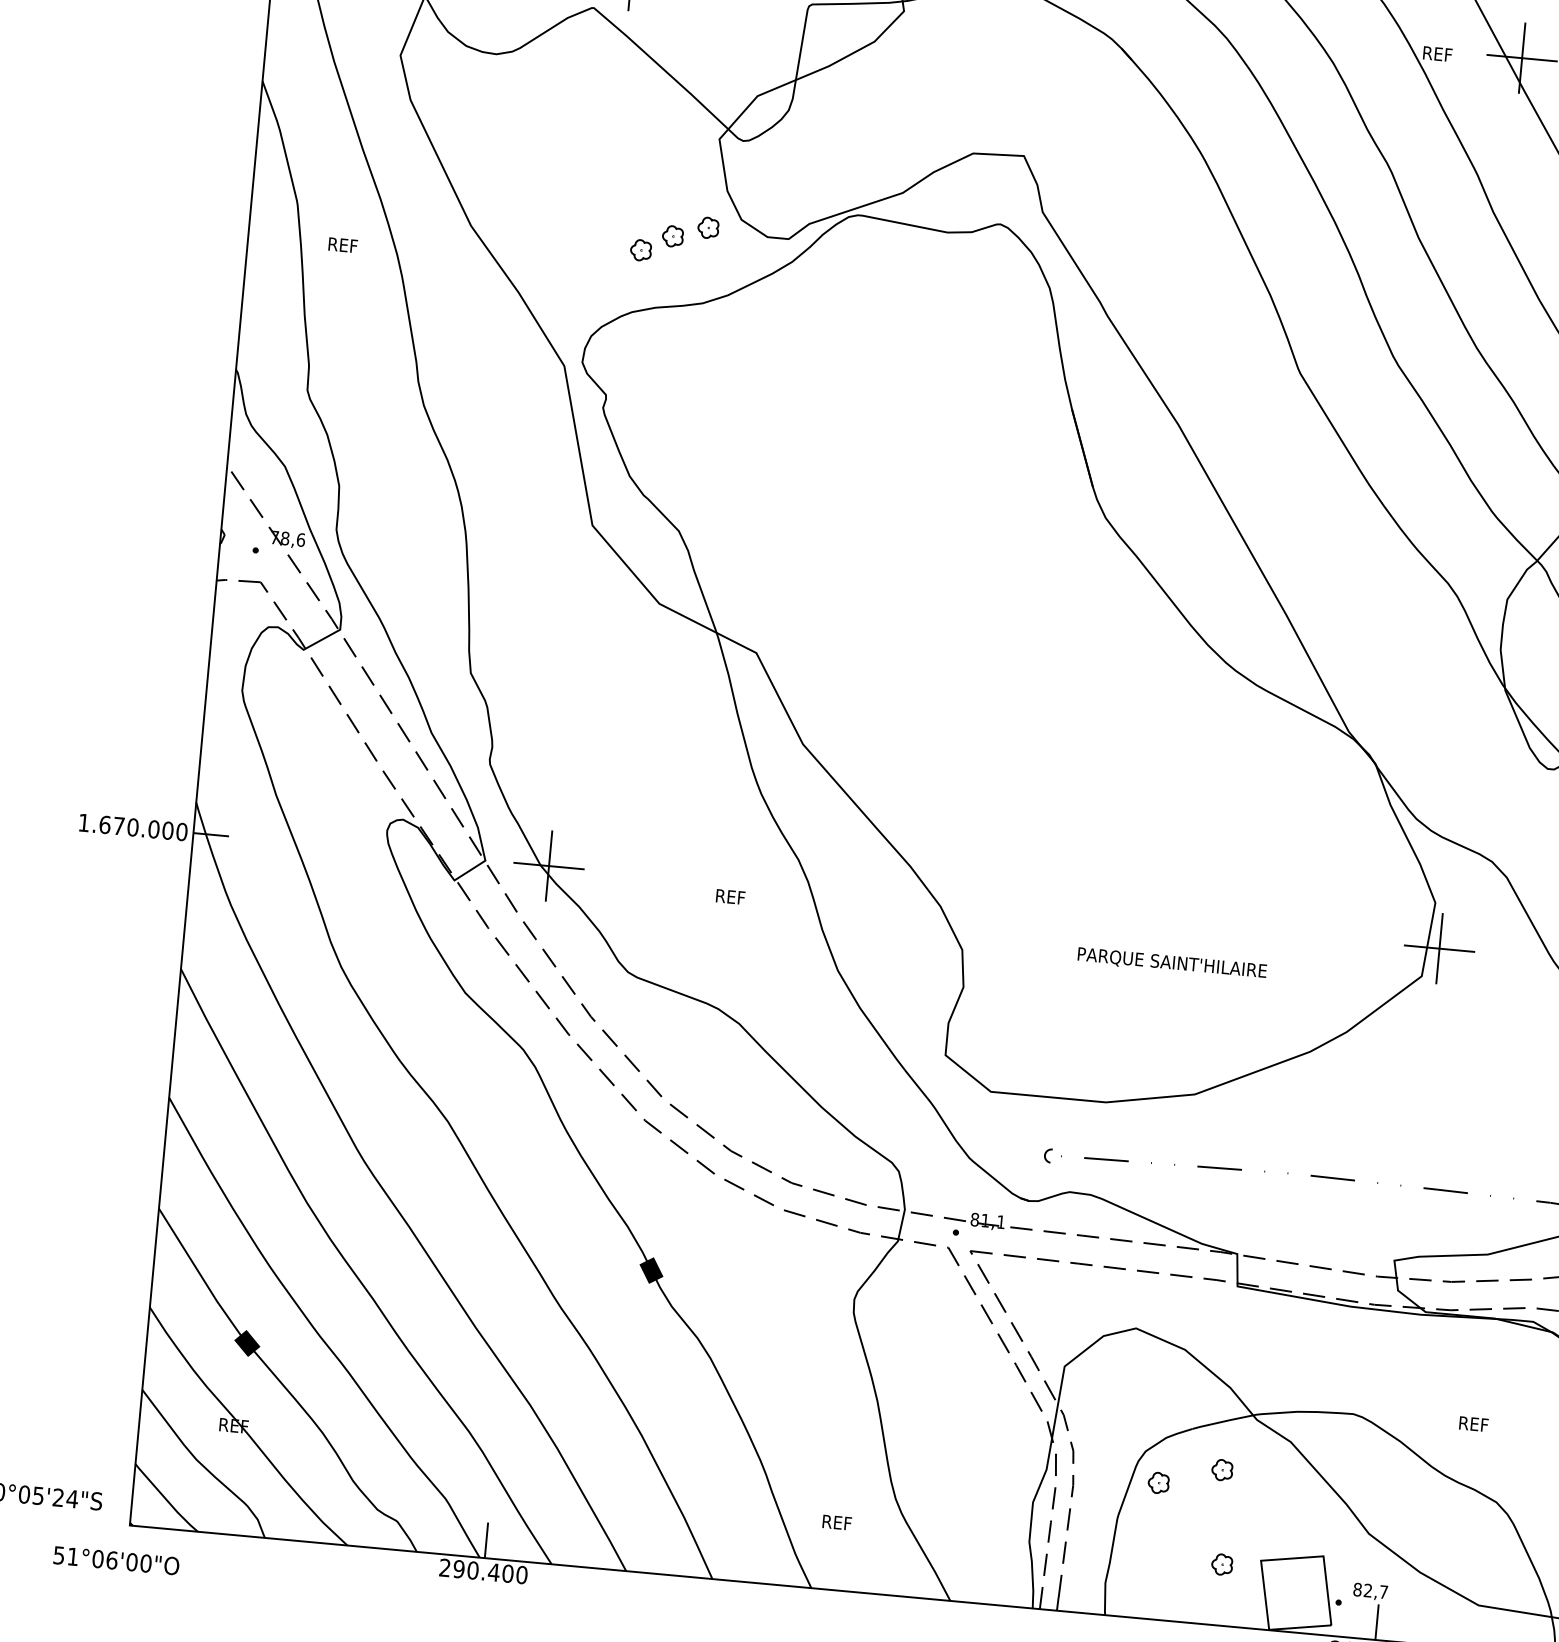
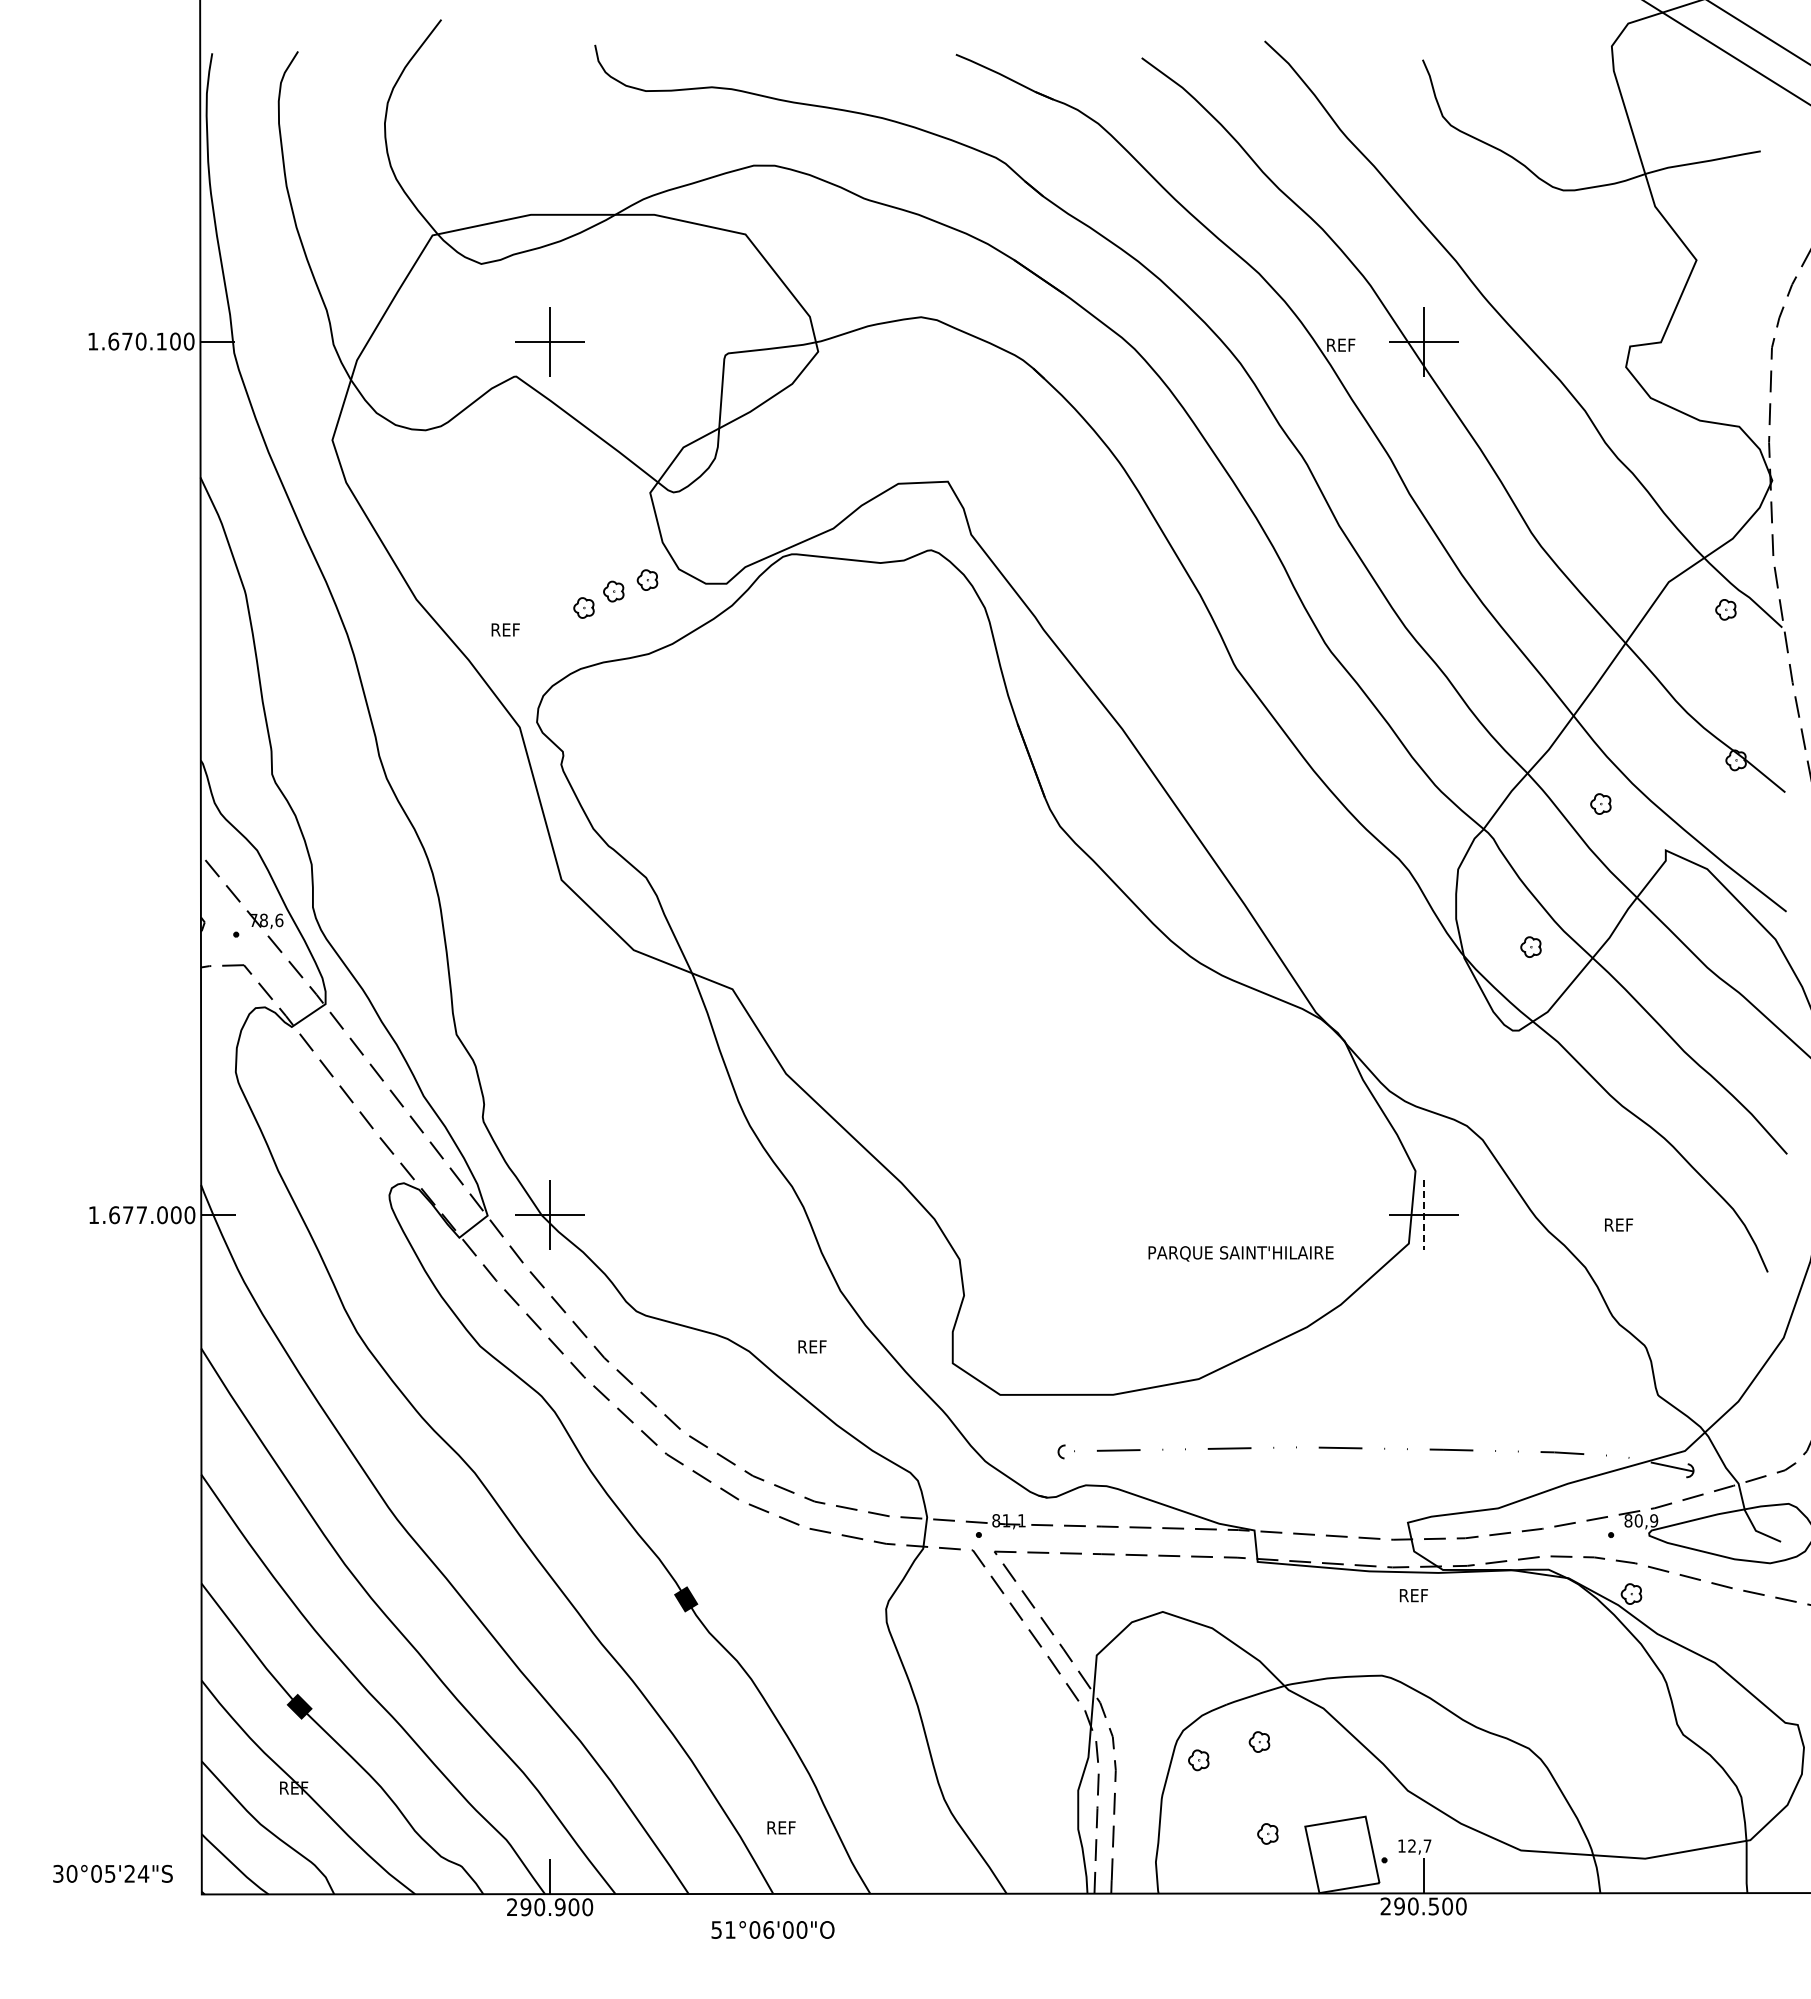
text: (342, 244) -> (505, 629), moved
text: (132, 827) -> (141, 1215), 1.670.000 -> 1.677.000
text: (730, 896) -> (812, 1346), moved
line: (1439, 948) -> (1423, 1215), solid -> dashed
text: (1171, 963) -> (1240, 1253), moved
text: (1473, 1424) -> (1413, 1595), moved
text: (837, 1522) -> (781, 1827), moved
text: (116, 1560) -> (772, 1929), moved
text: (493, 1572) -> (559, 1907), 290.400 -> 290.900
text: (1357, 1589) -> (1401, 1845), 82,7 -> 12,7

